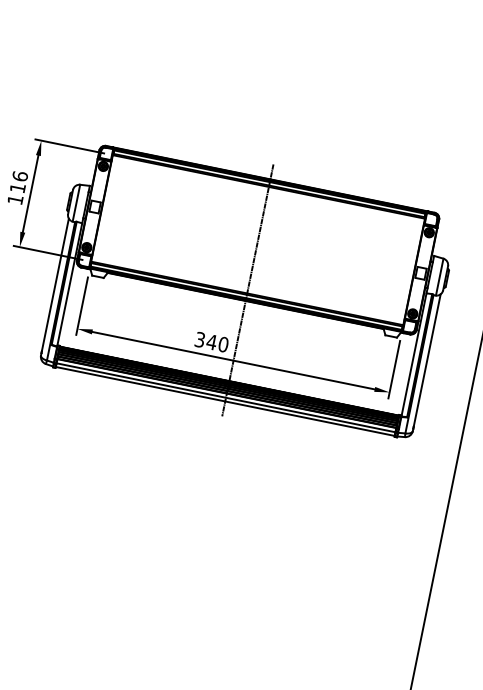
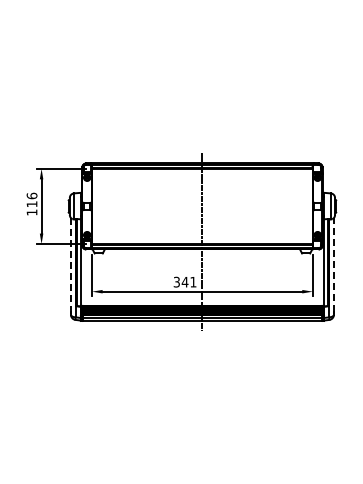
line: (54, 284) -> (70, 264), solid -> dashed
text: (223, 343) -> (193, 281), 340 -> 341
line: (426, 359) -> (333, 264), solid -> dashed

